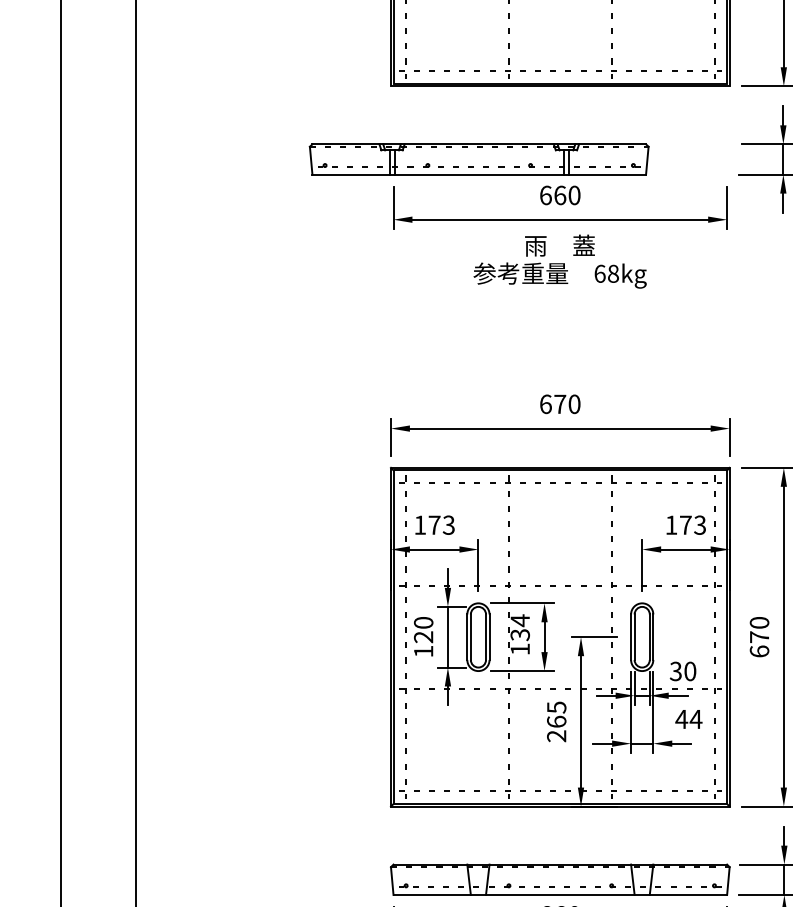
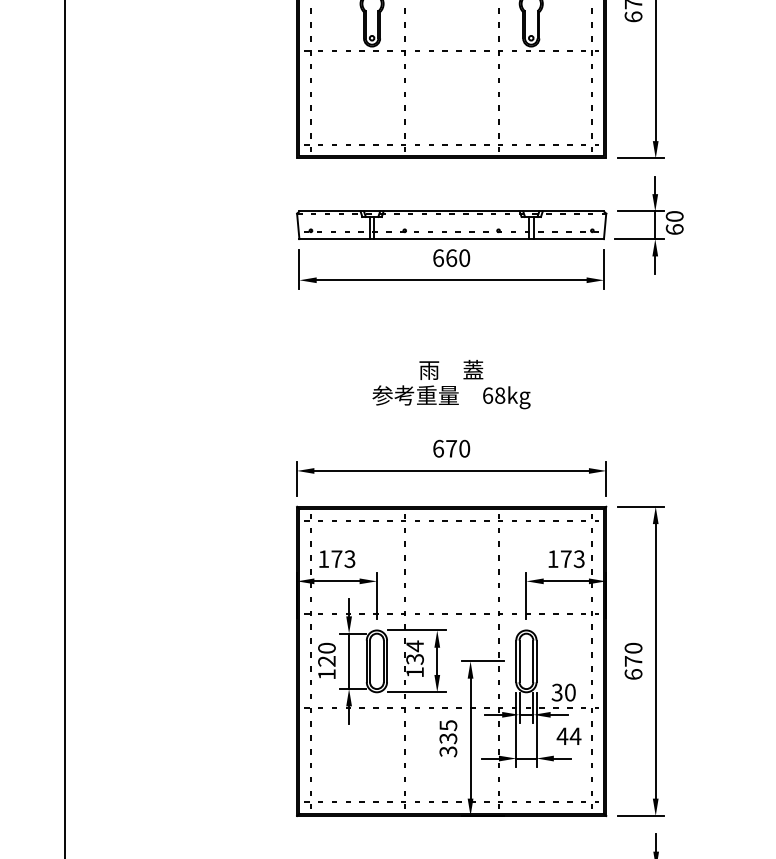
part: (479, 158) -> (451, 224), moved
text: (560, 261) -> (451, 384), moved
text: (556, 729) -> (448, 745), 265 -> 335

